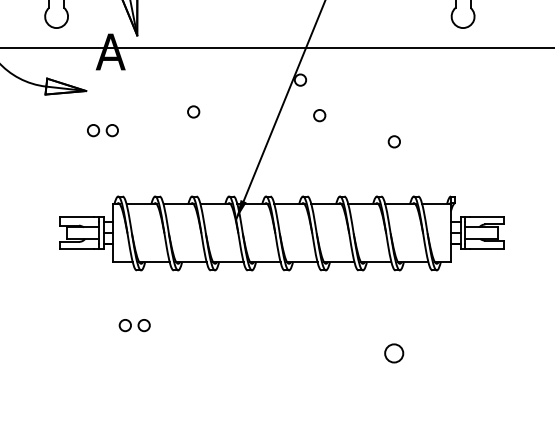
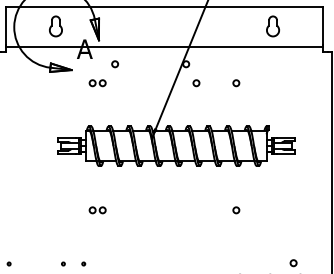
circle: (192, 112) -> (114, 64), moved
part: (102, 131) -> (97, 83), moved
circle: (394, 142) -> (236, 83), moved
part: (134, 325) -> (97, 210), moved
circle: (394, 353) -> (236, 210), size x0.62

